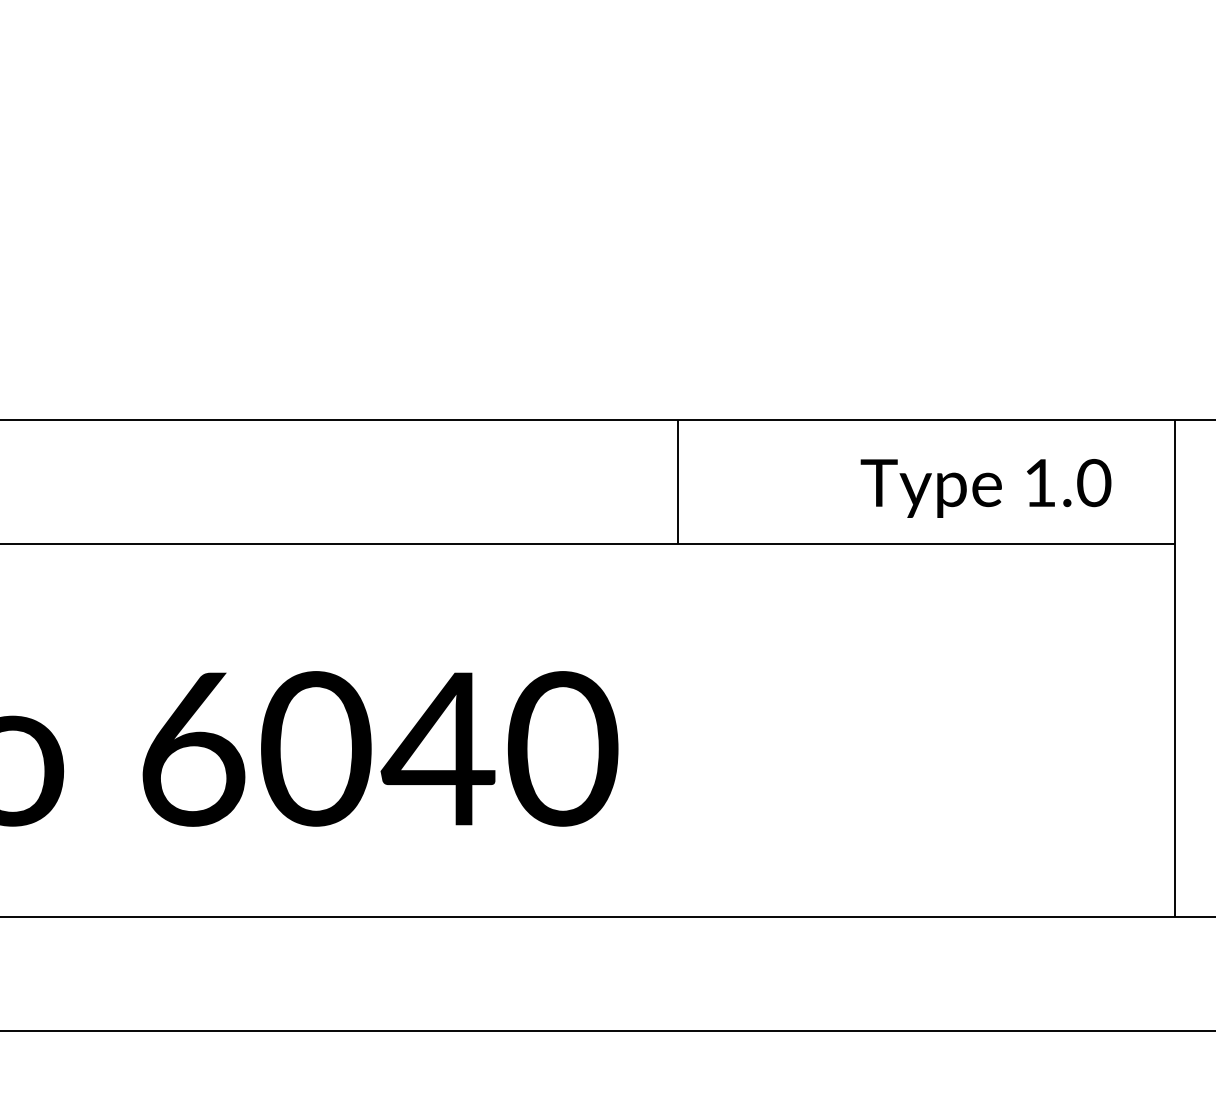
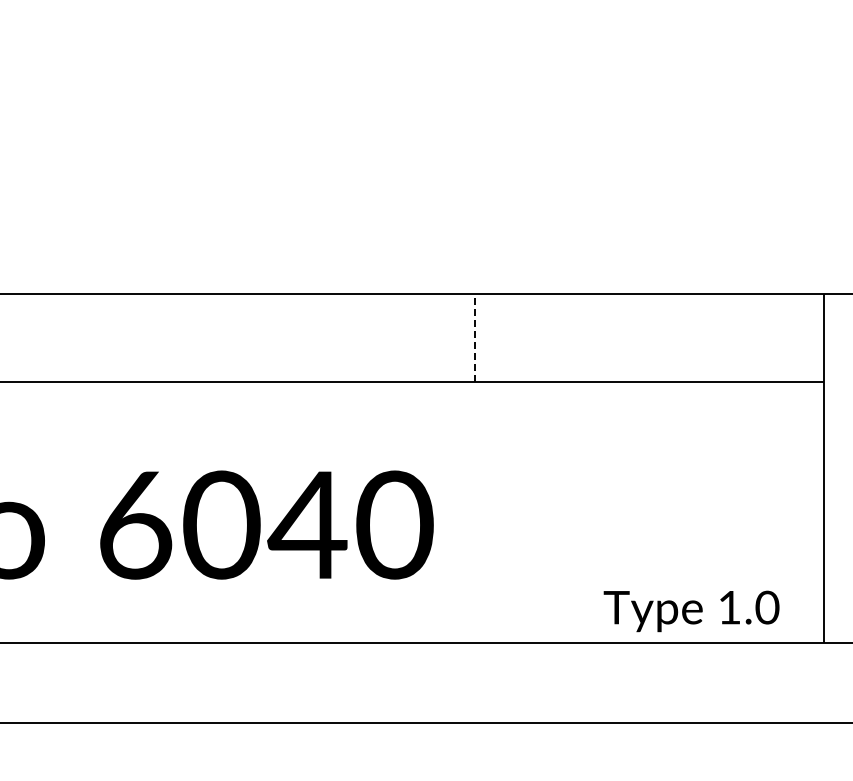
line: (677, 481) -> (475, 337), solid -> dashed
text: (985, 488) -> (691, 611), moved

